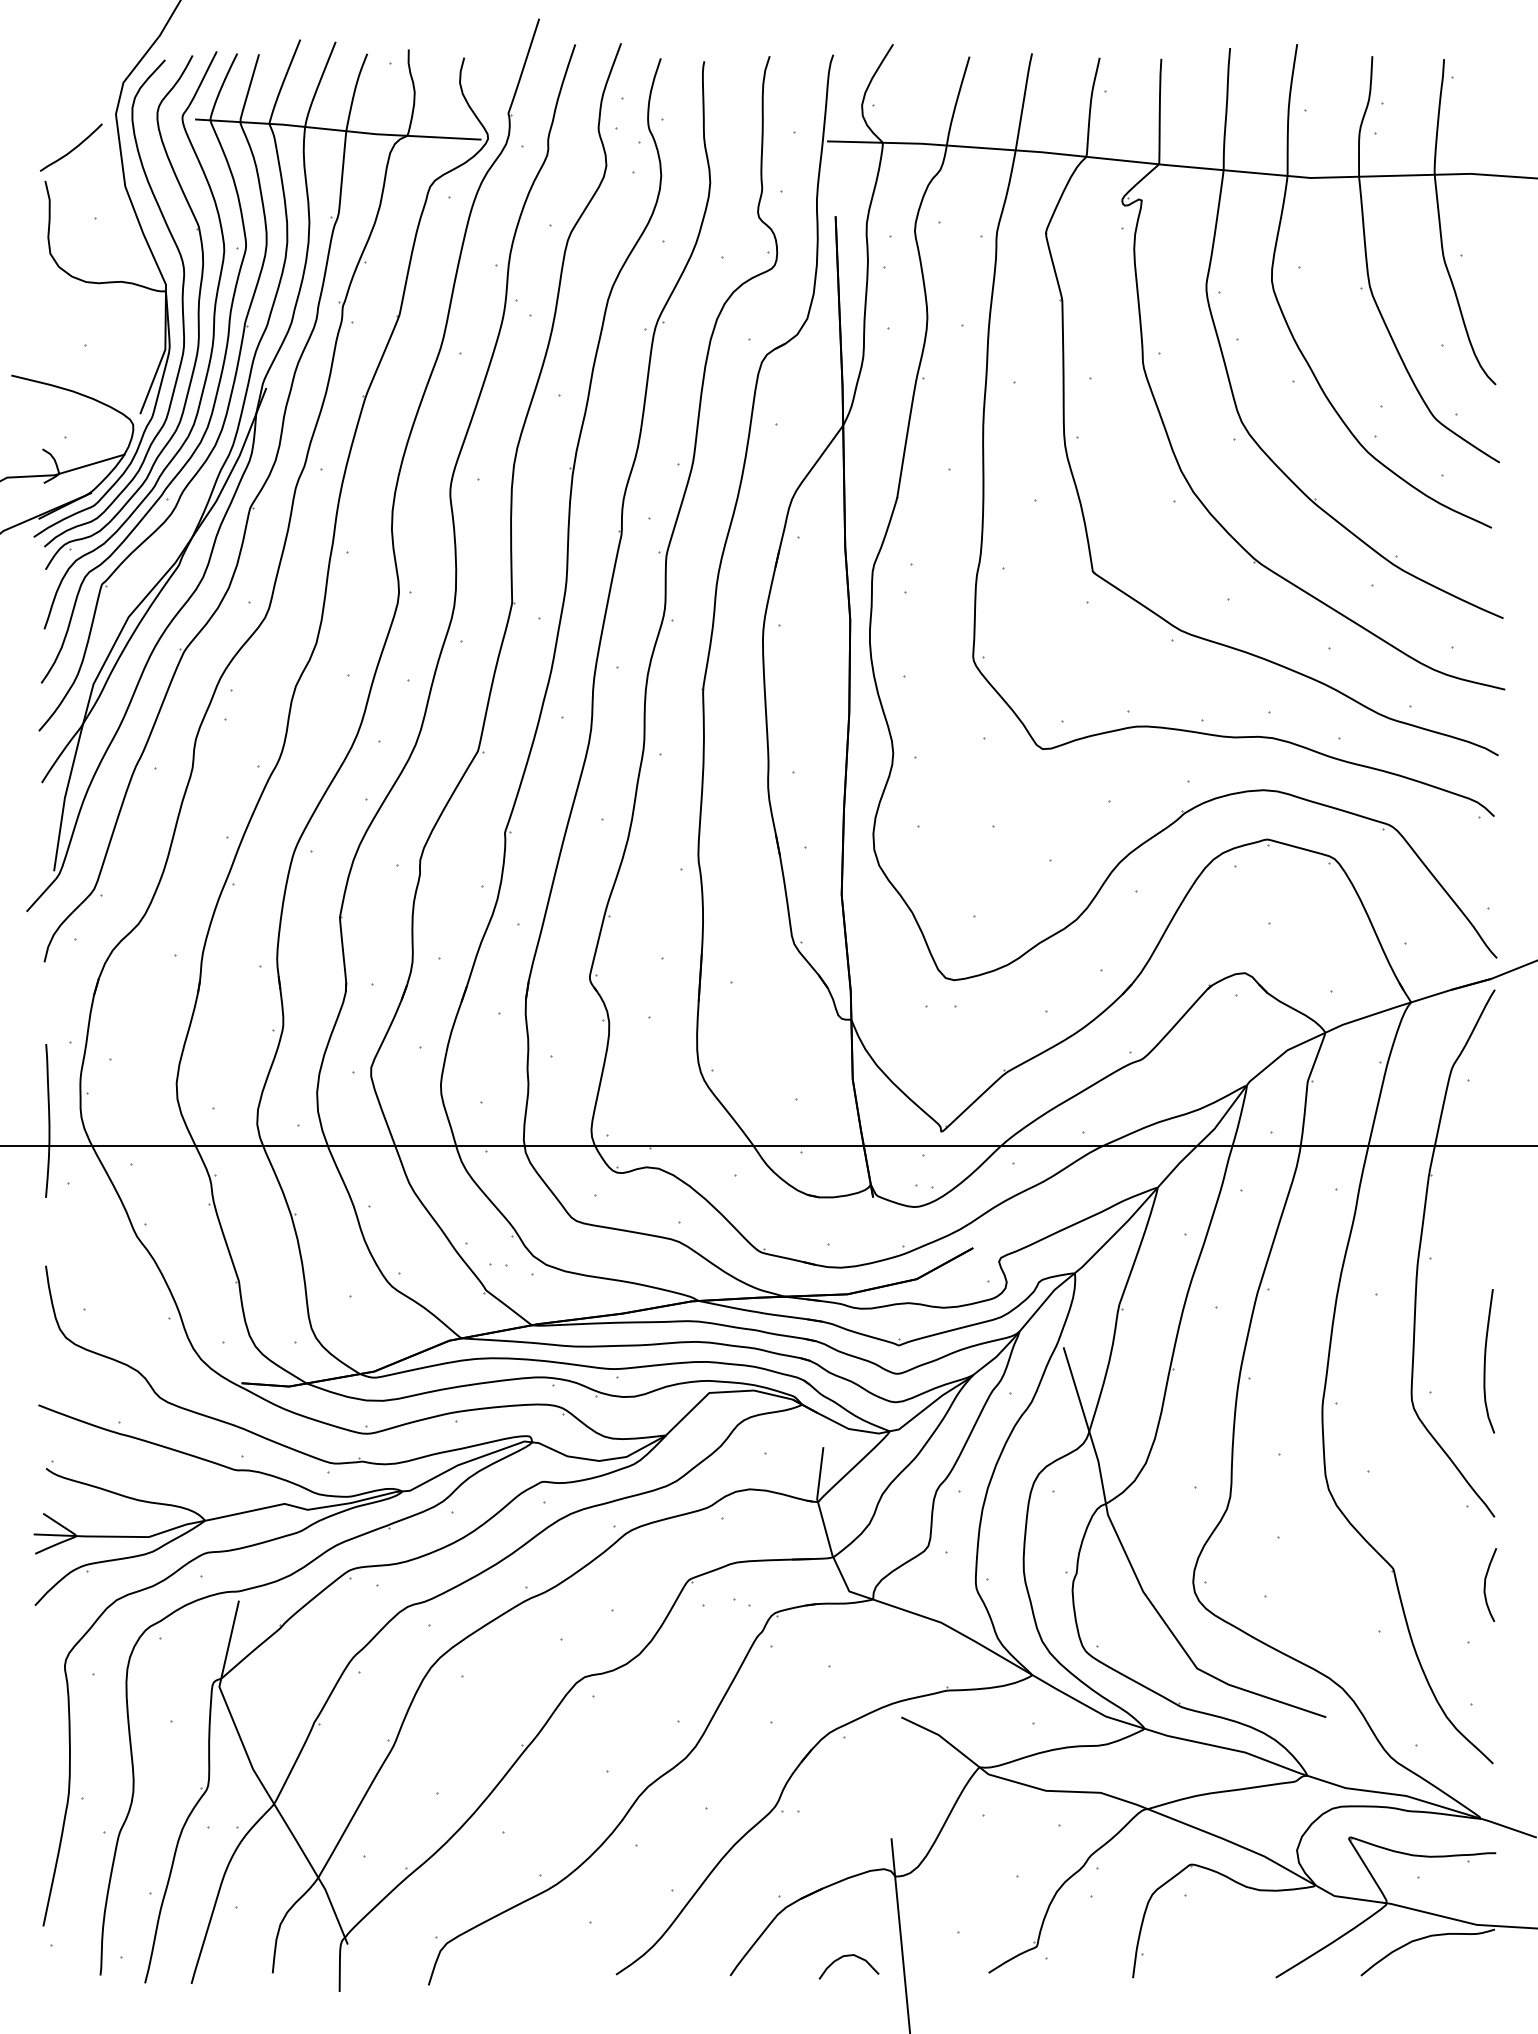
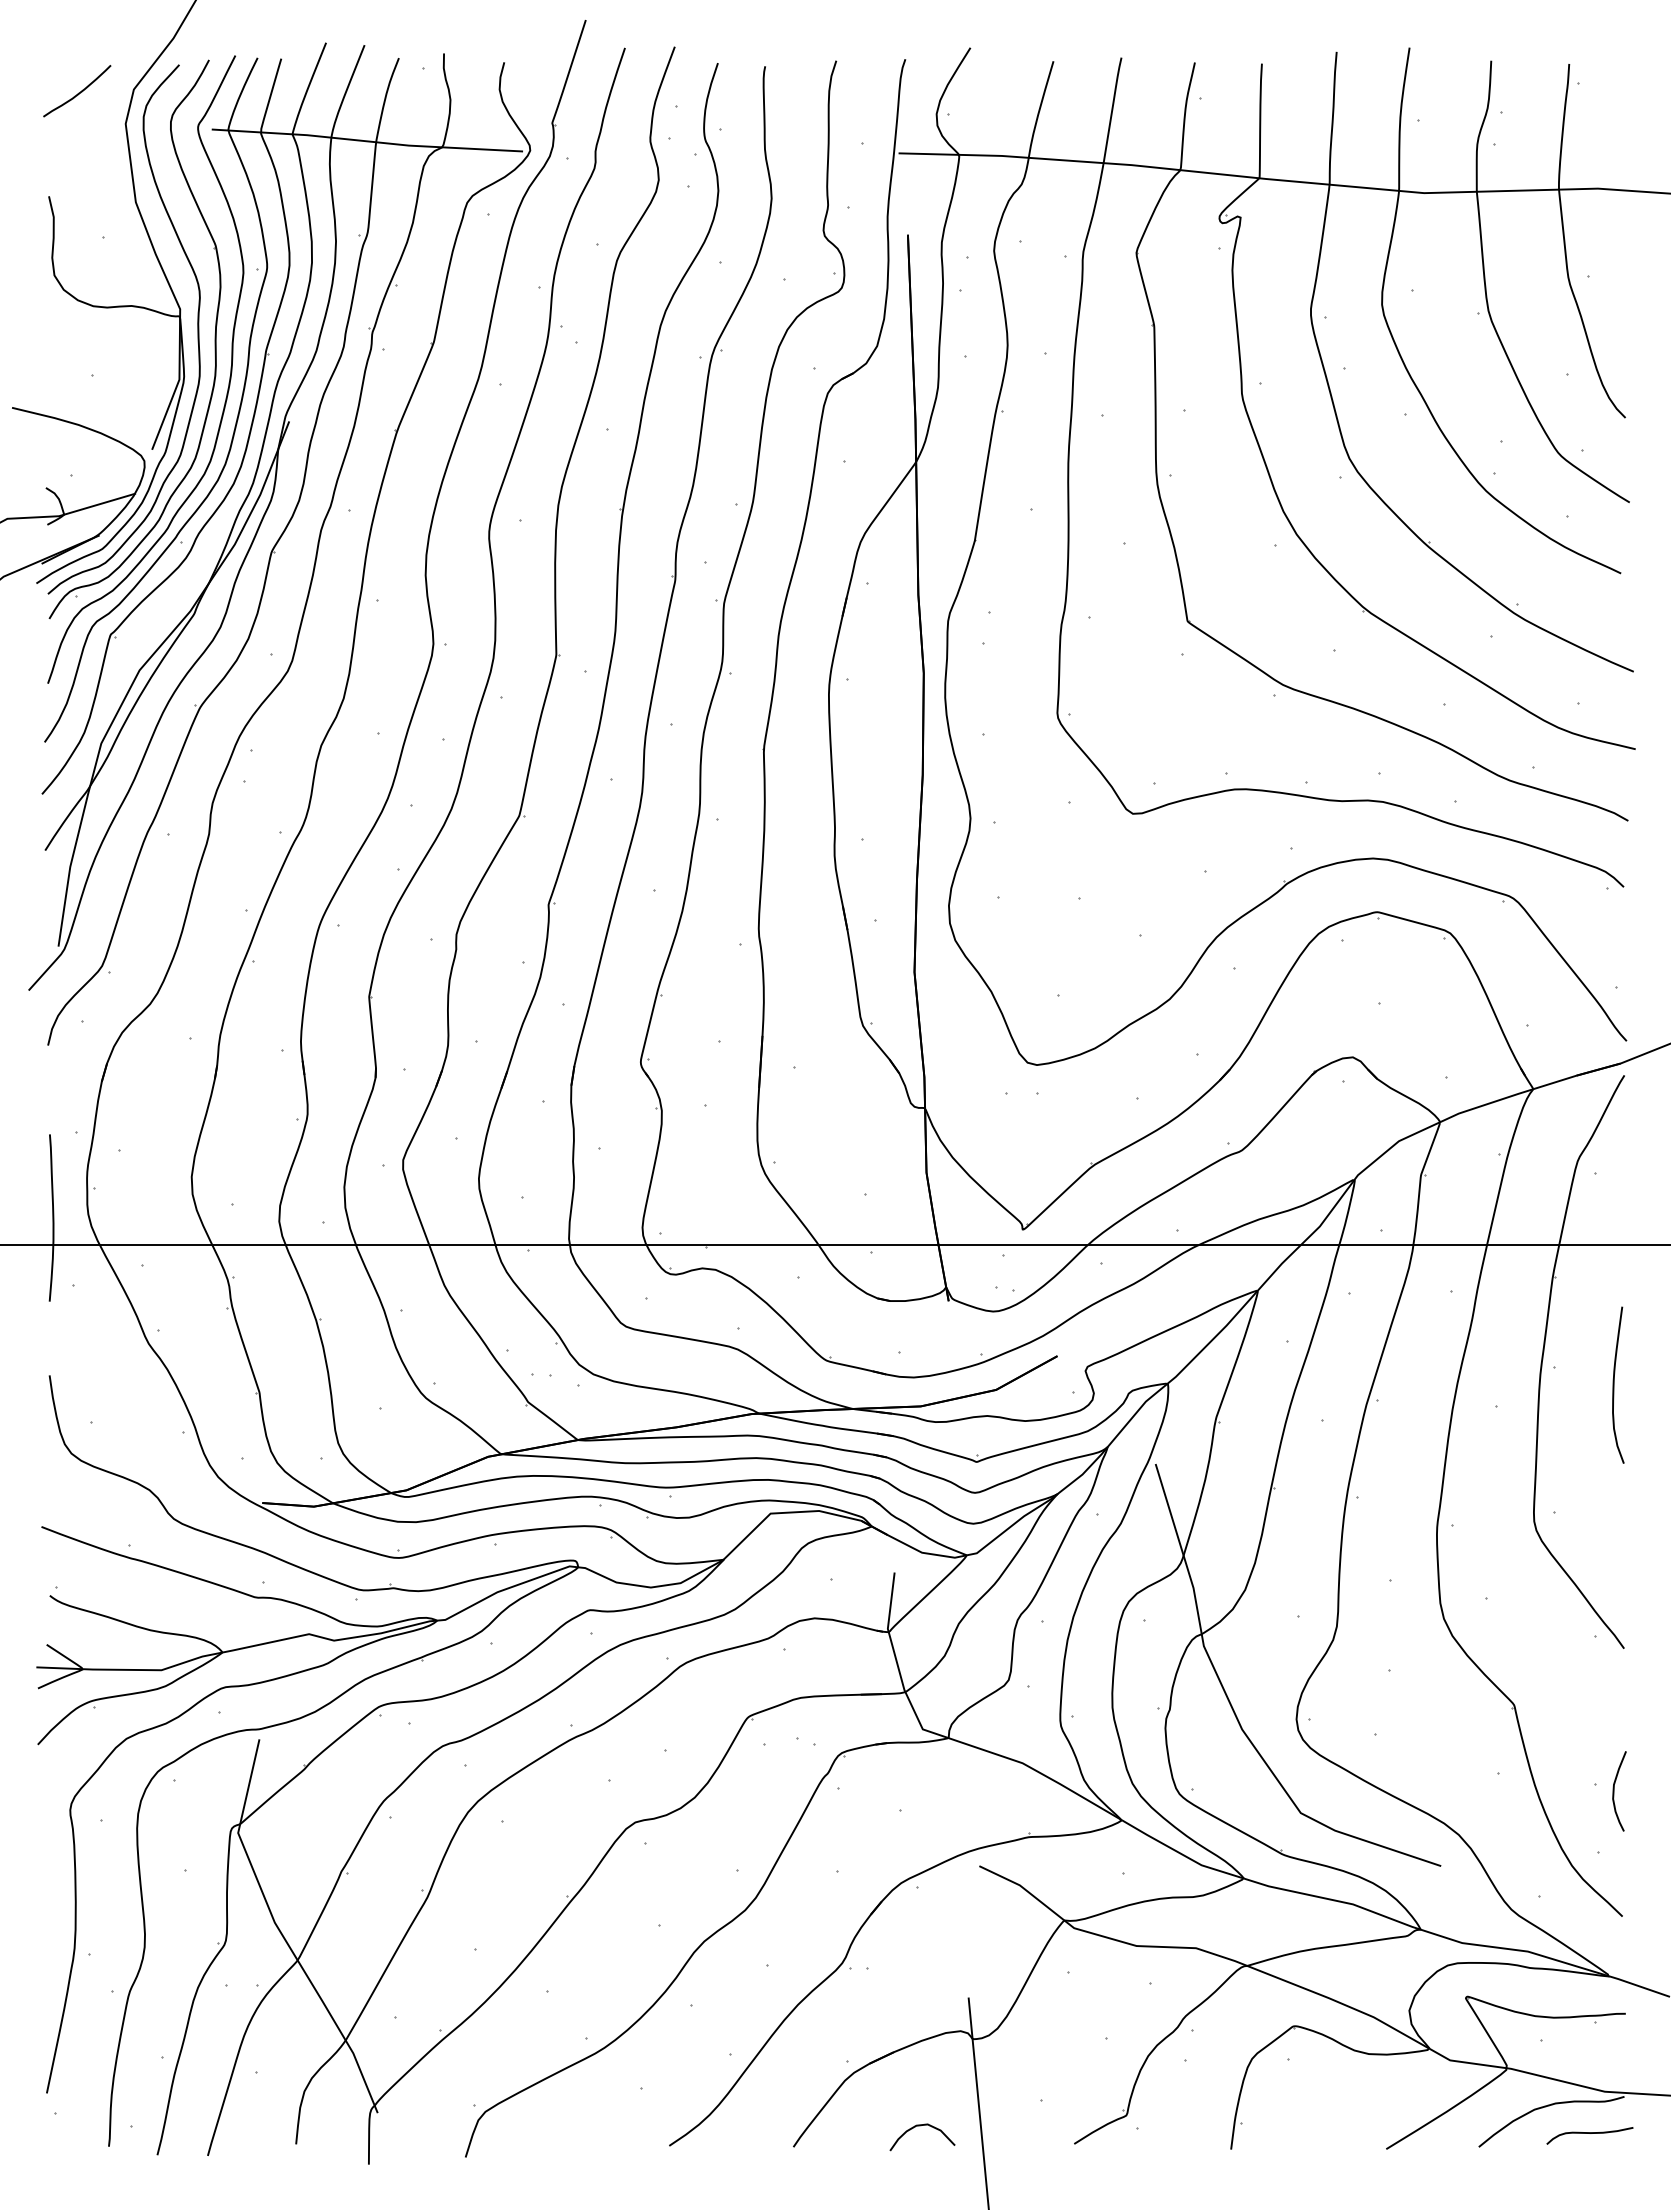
curve: (72, 148) -> (78, 92), moved
curve: (1485, 1360) -> (1614, 1384), moved
curve: (1485, 1585) -> (1614, 1791), moved
curve: (1462, 1963) -> (1589, 2133), added

